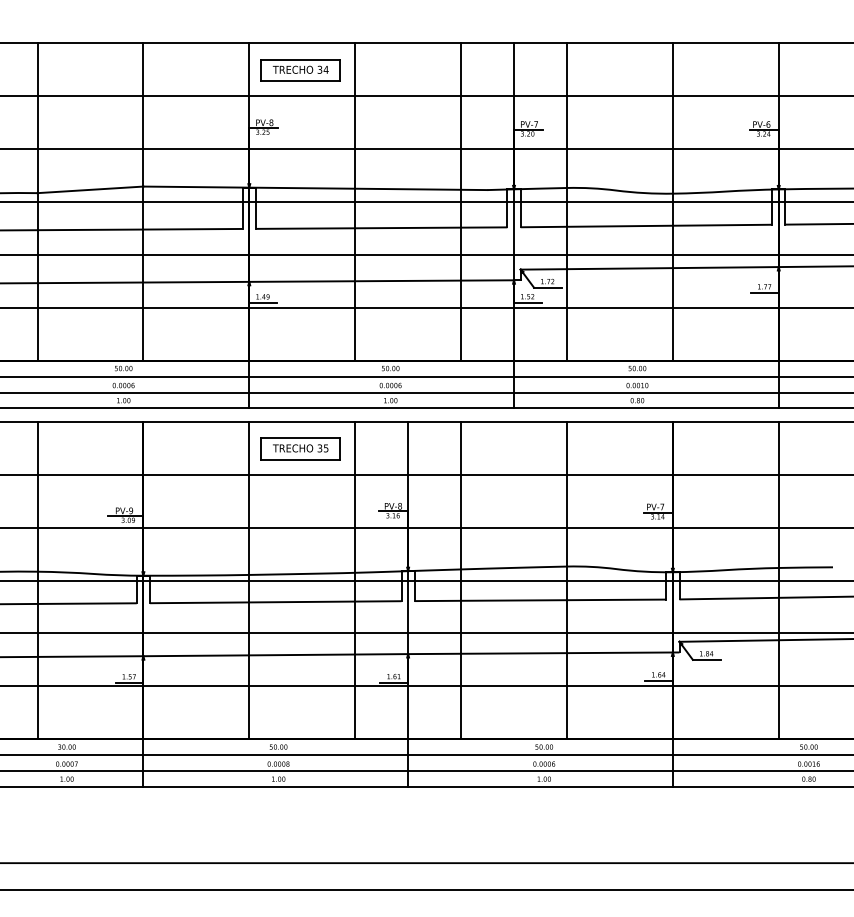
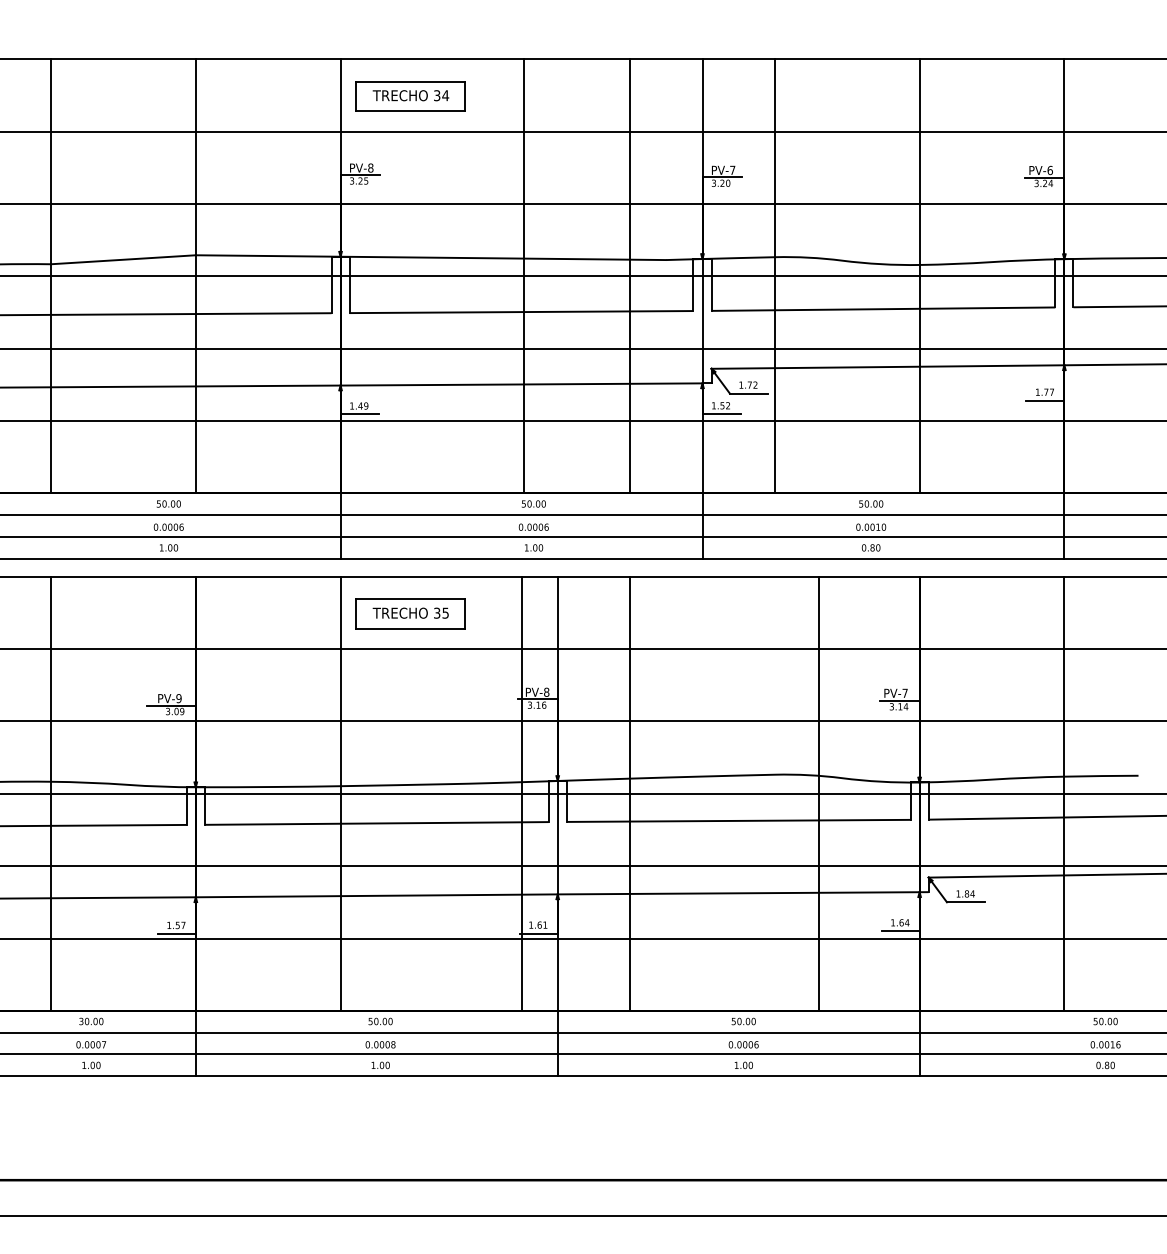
line: (355, 202) -> (524, 276), moved
line: (355, 580) -> (522, 793), moved
line: (566, 580) -> (818, 793), moved

